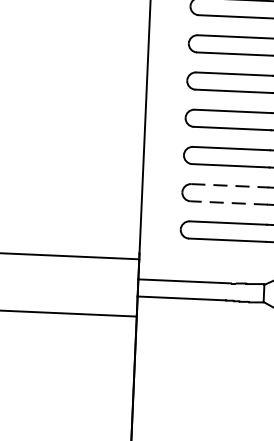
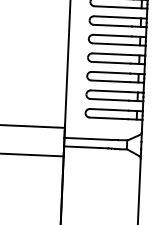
line: (230, 186) -> (110, 91), dashed -> solid
line: (228, 202) -> (109, 99), dashed -> solid

